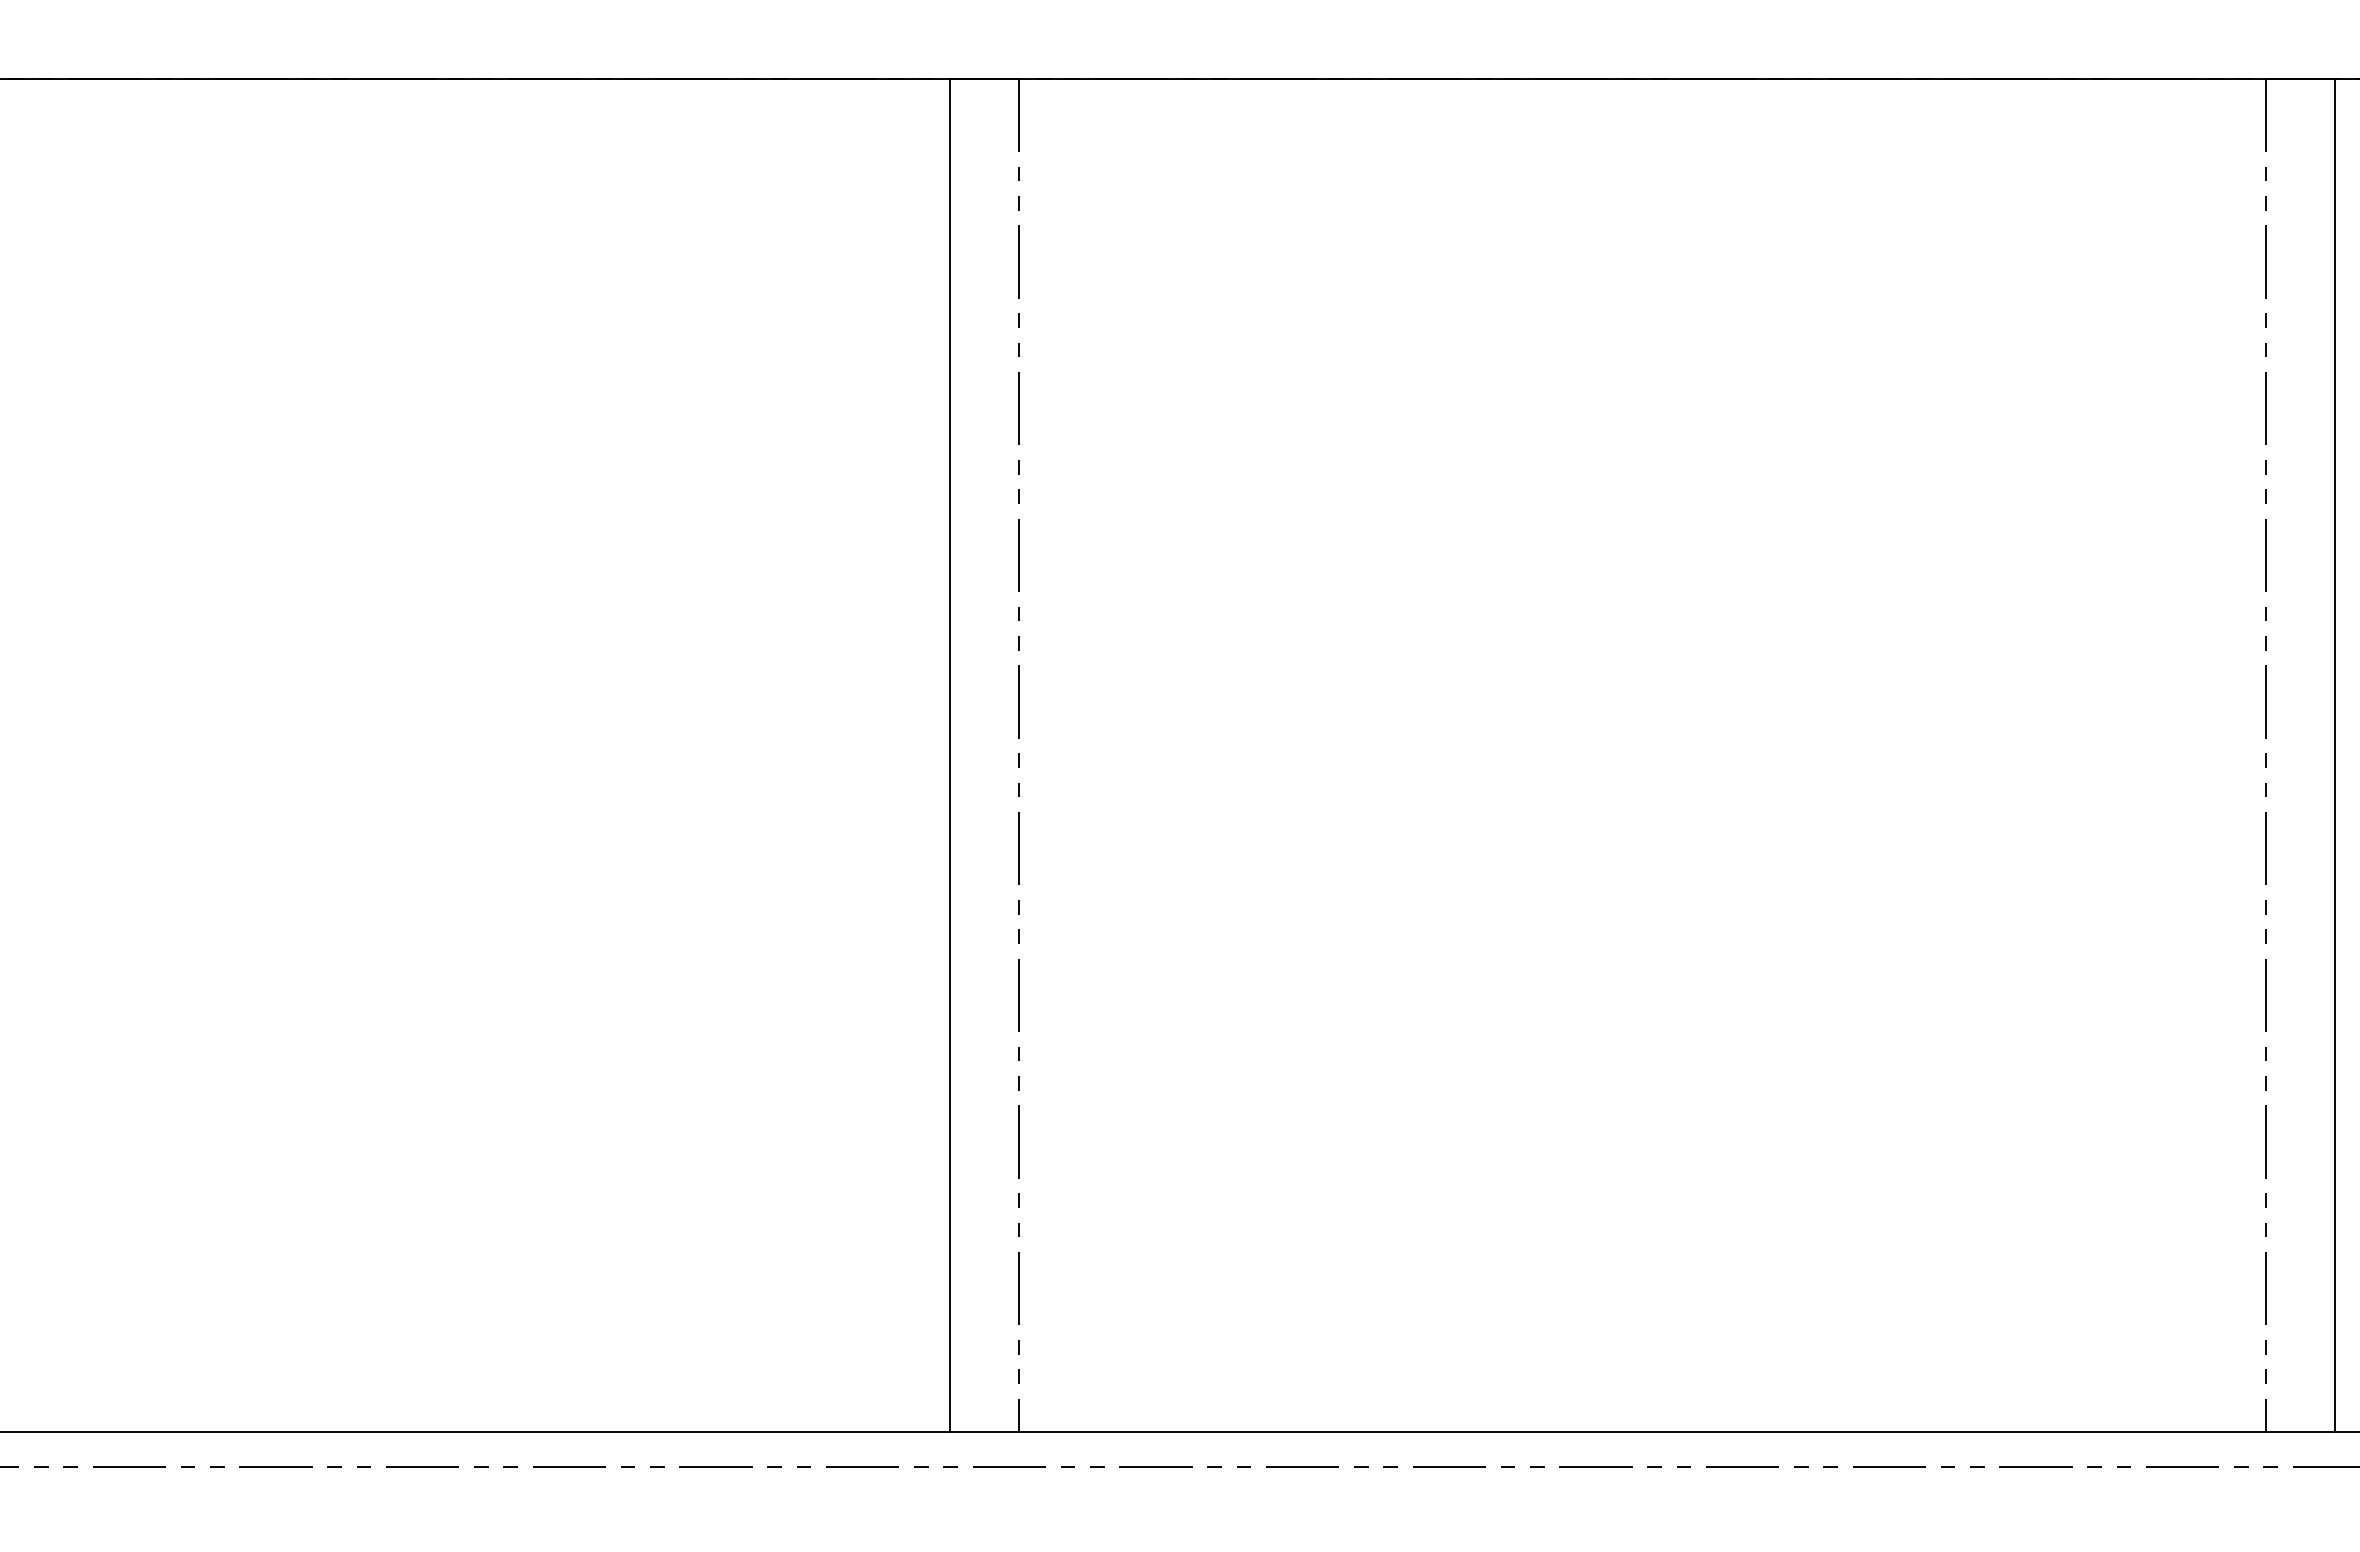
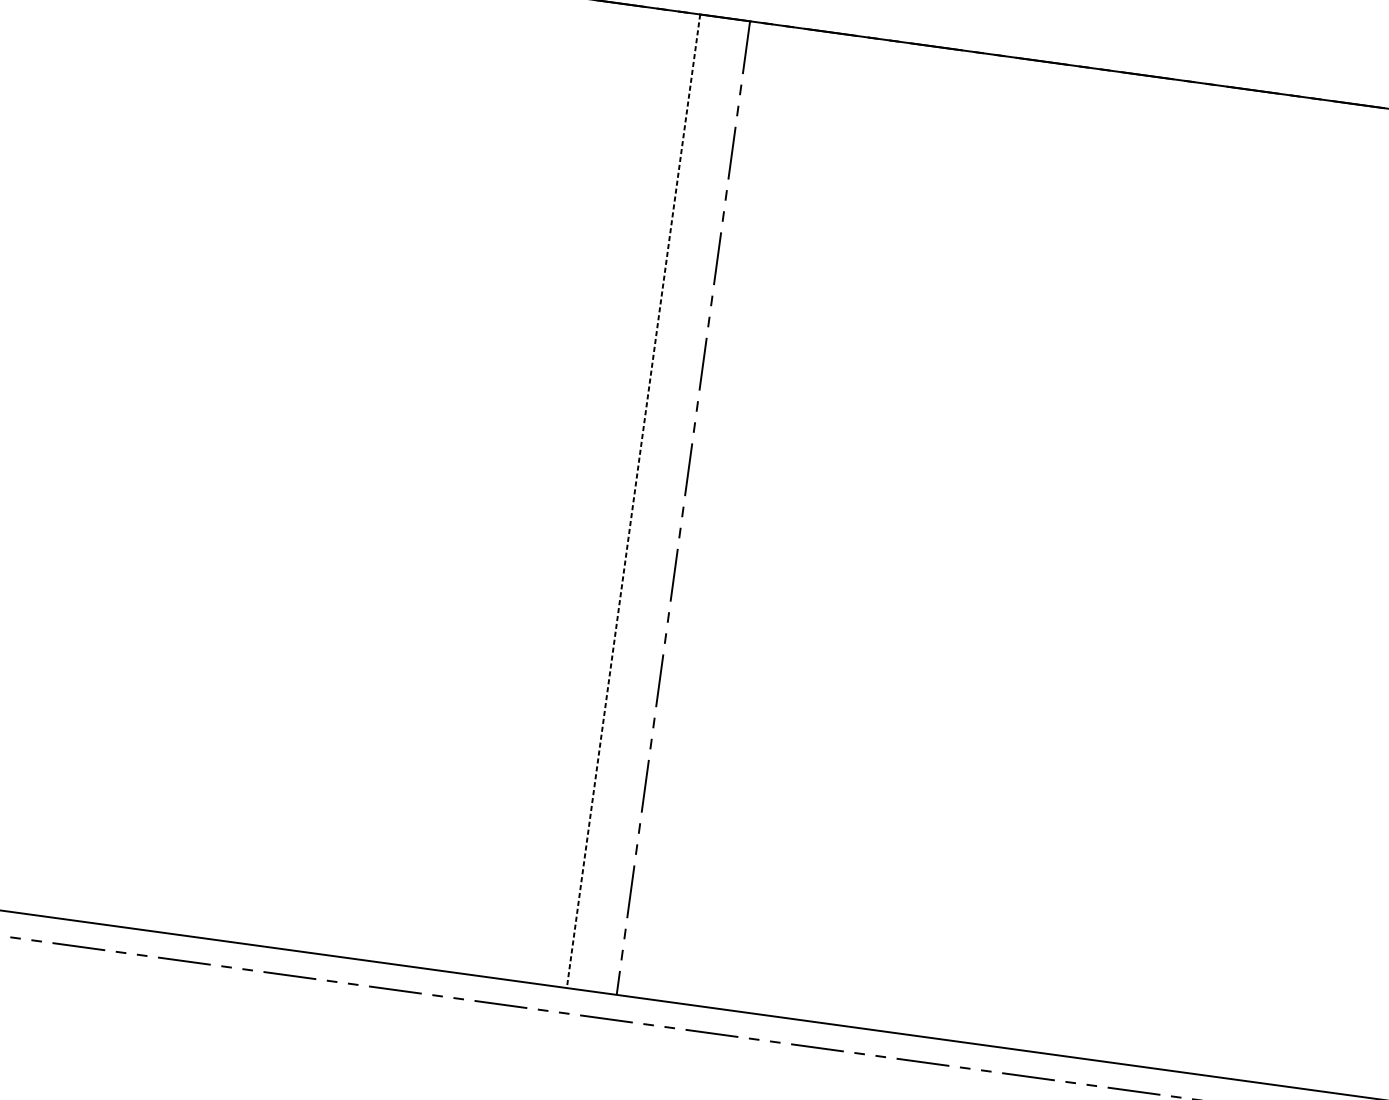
line: (949, 755) -> (633, 501), solid -> dashed

